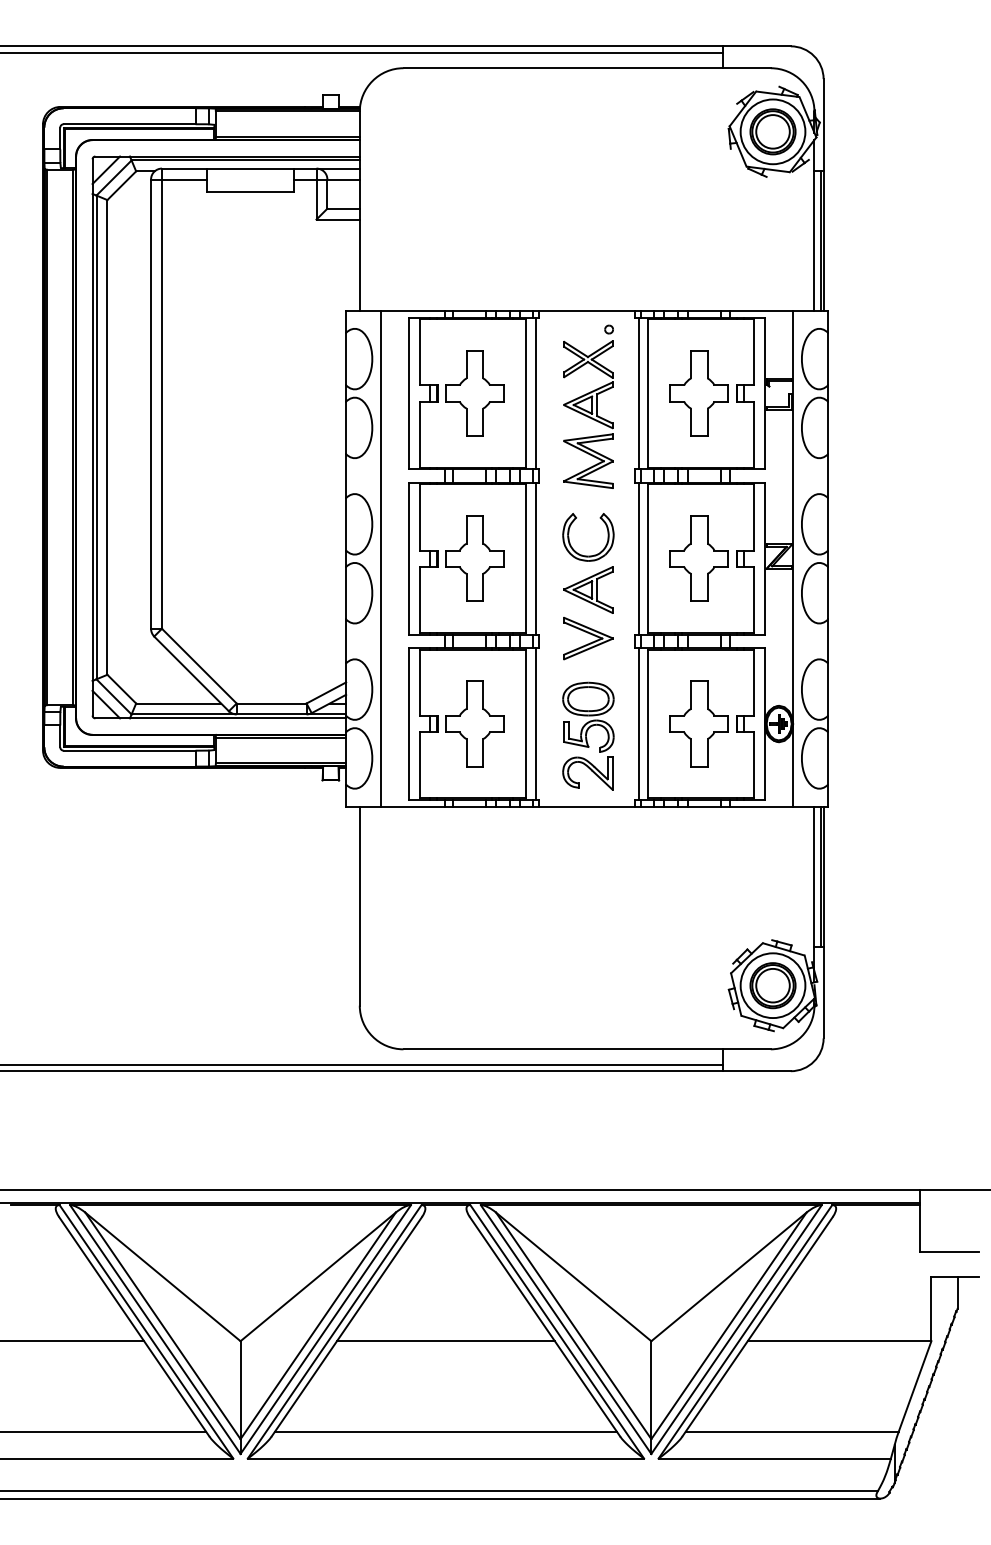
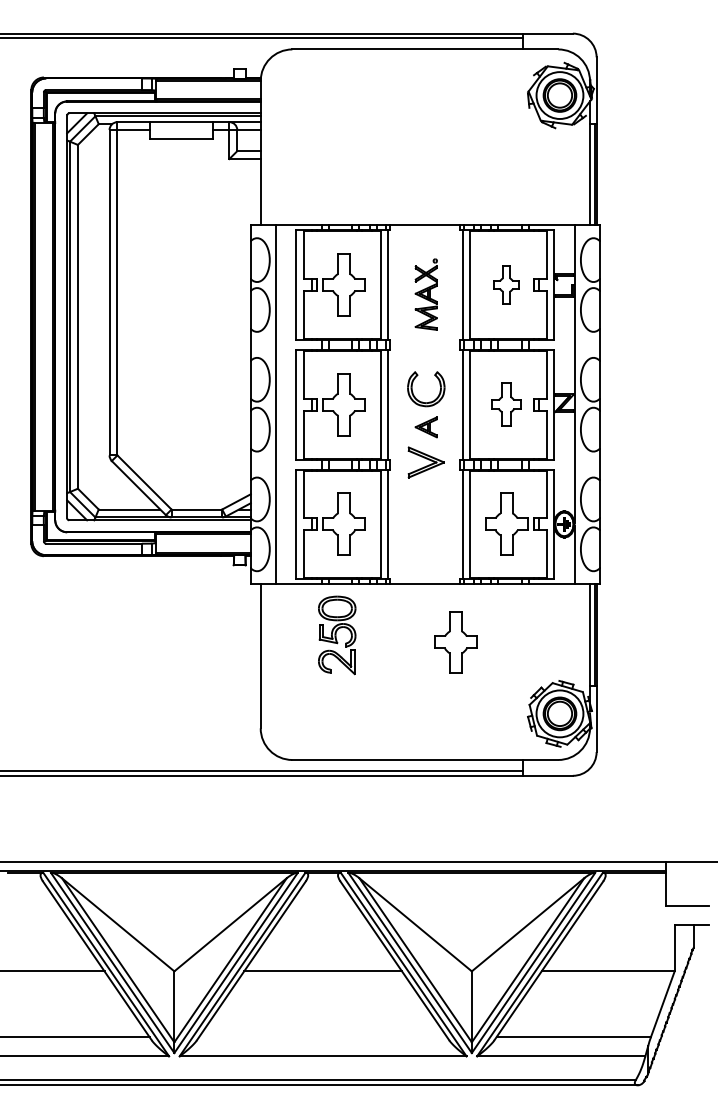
part: (698, 393) -> (506, 285), size x0.6
part: (588, 406) -> (426, 294), size x0.6
part: (698, 558) -> (506, 404), size x0.7
part: (588, 589) -> (426, 426), size x0.6
part: (588, 735) -> (337, 634), moved
part: (628, 886) -> (455, 642), added
line: (445, 1432) -> (322, 1037), removed

